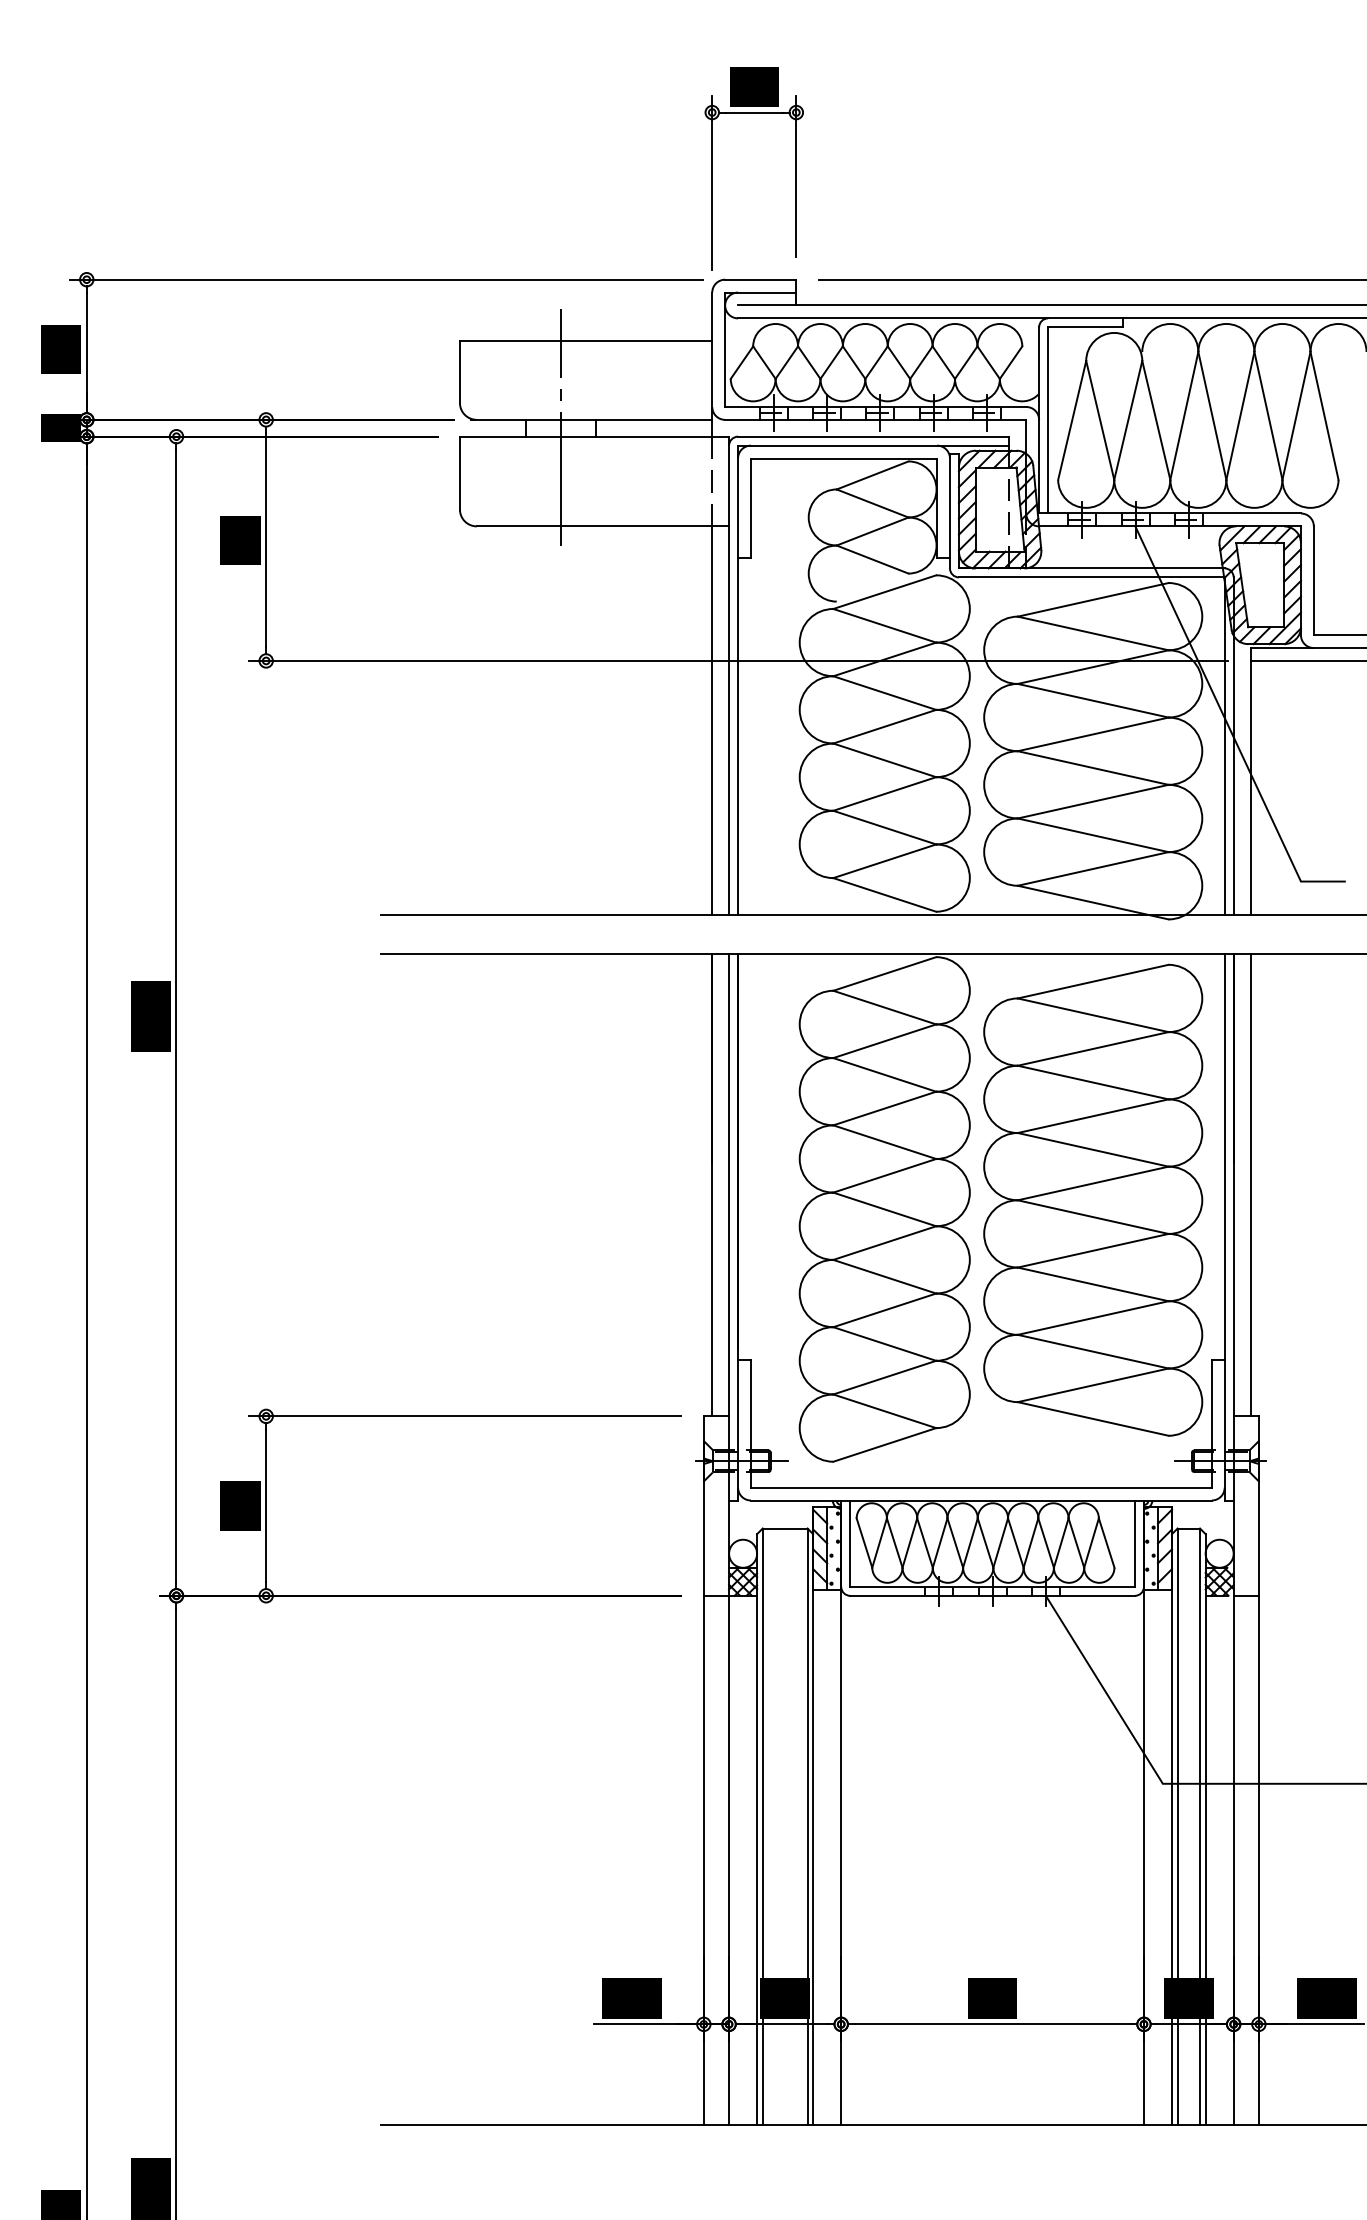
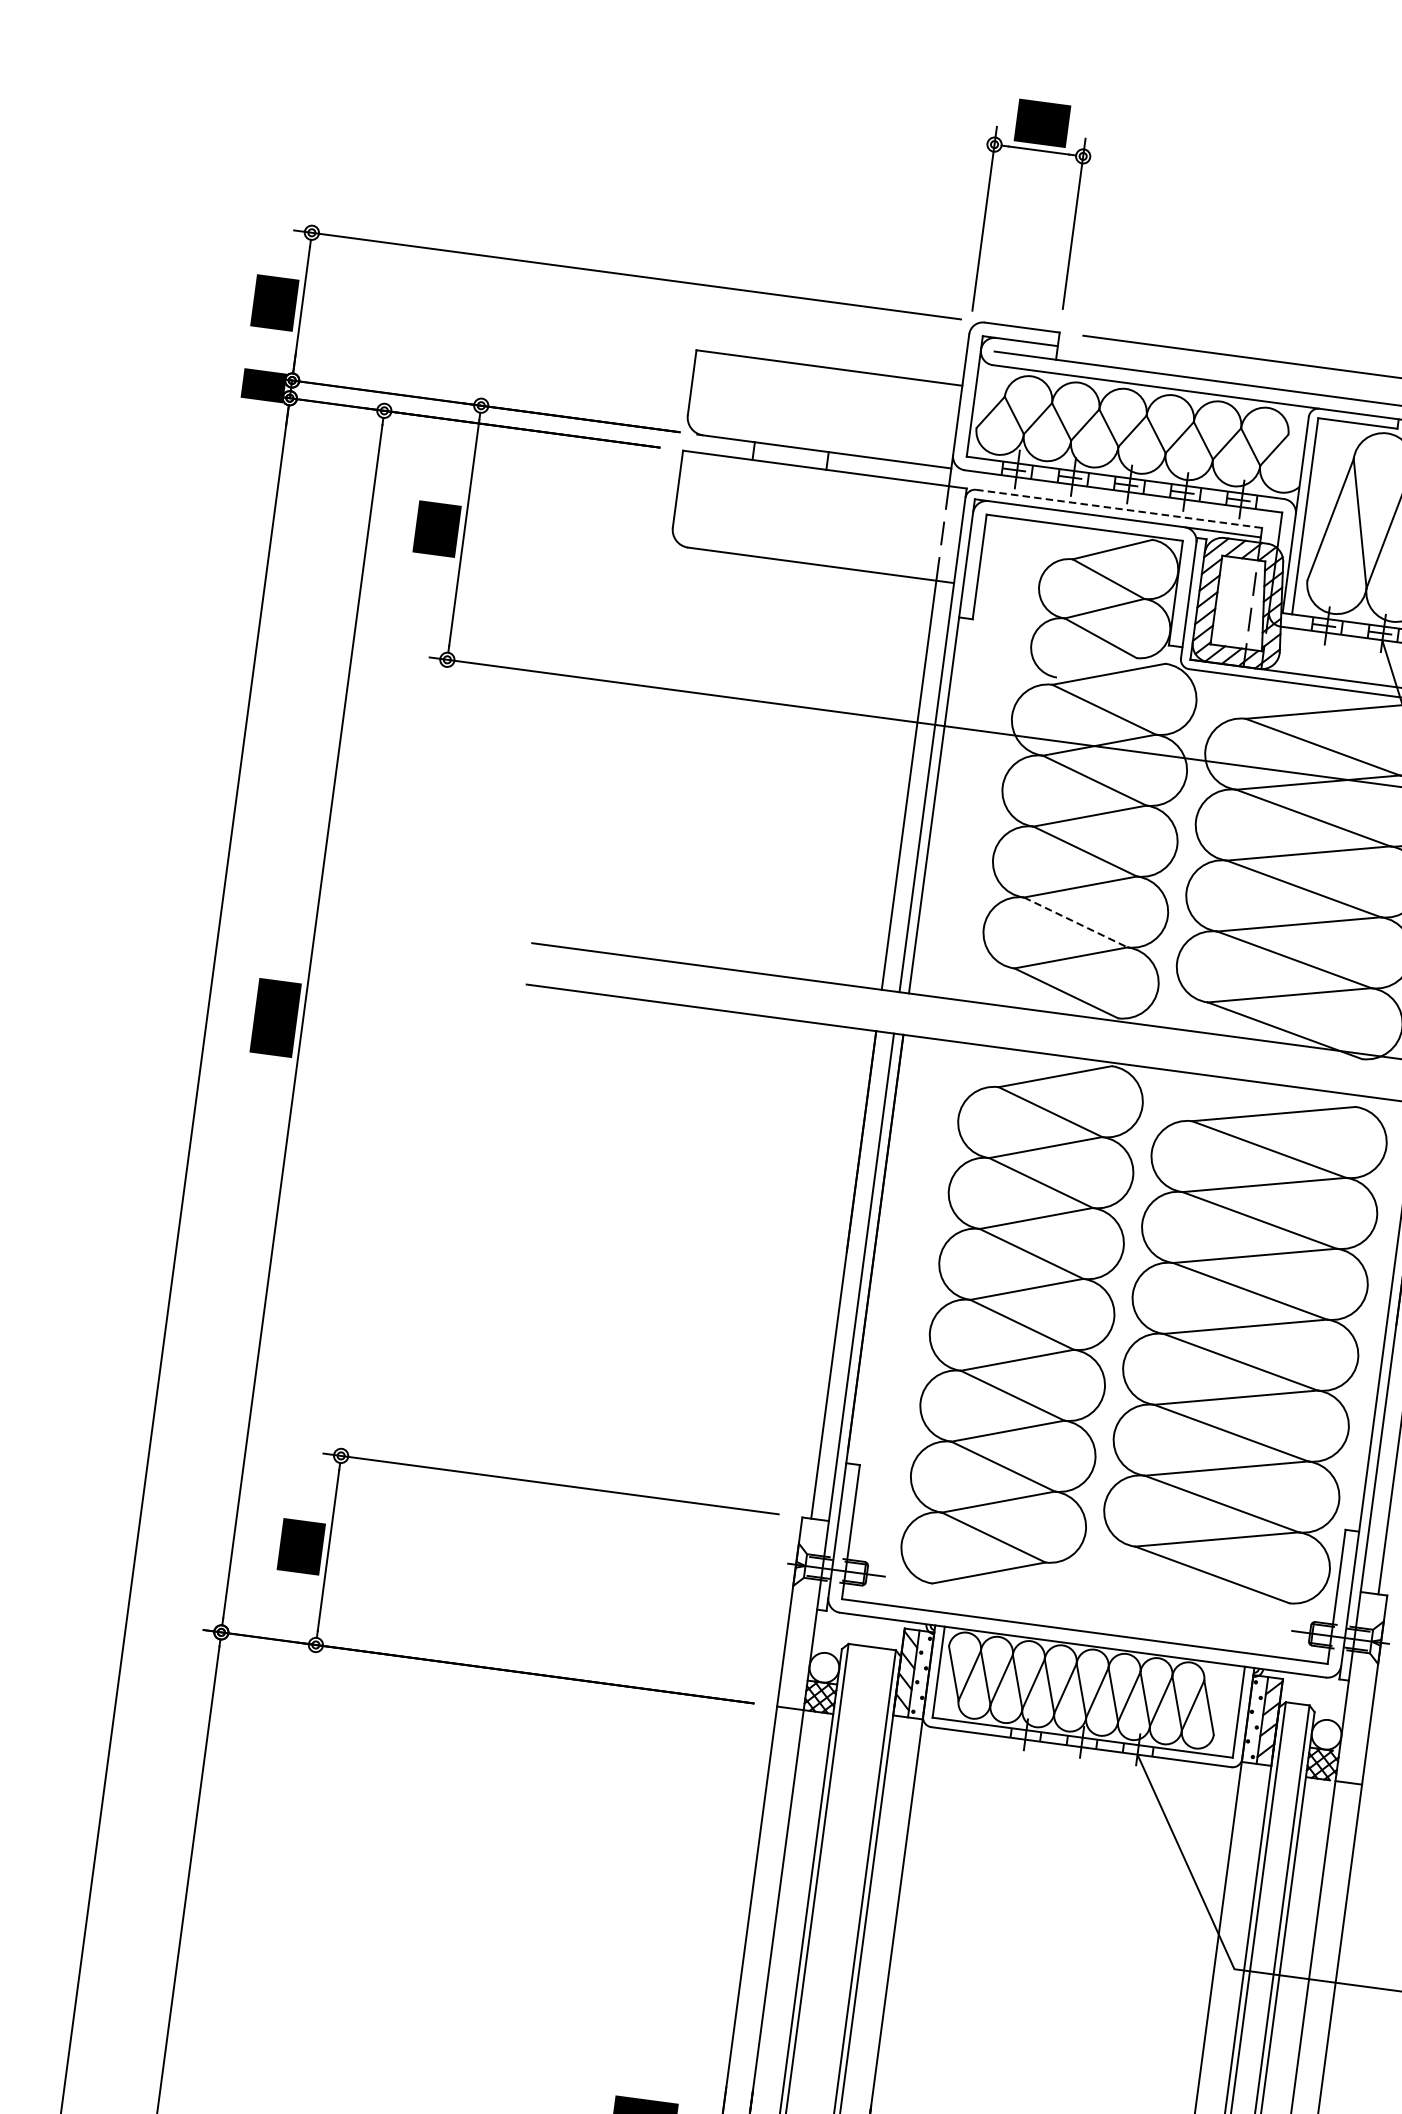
line: (560, 427) -> (790, 455), removed
line: (873, 436) -> (1118, 508), solid -> dashed
line: (885, 827) -> (1076, 922), solid -> dashed

